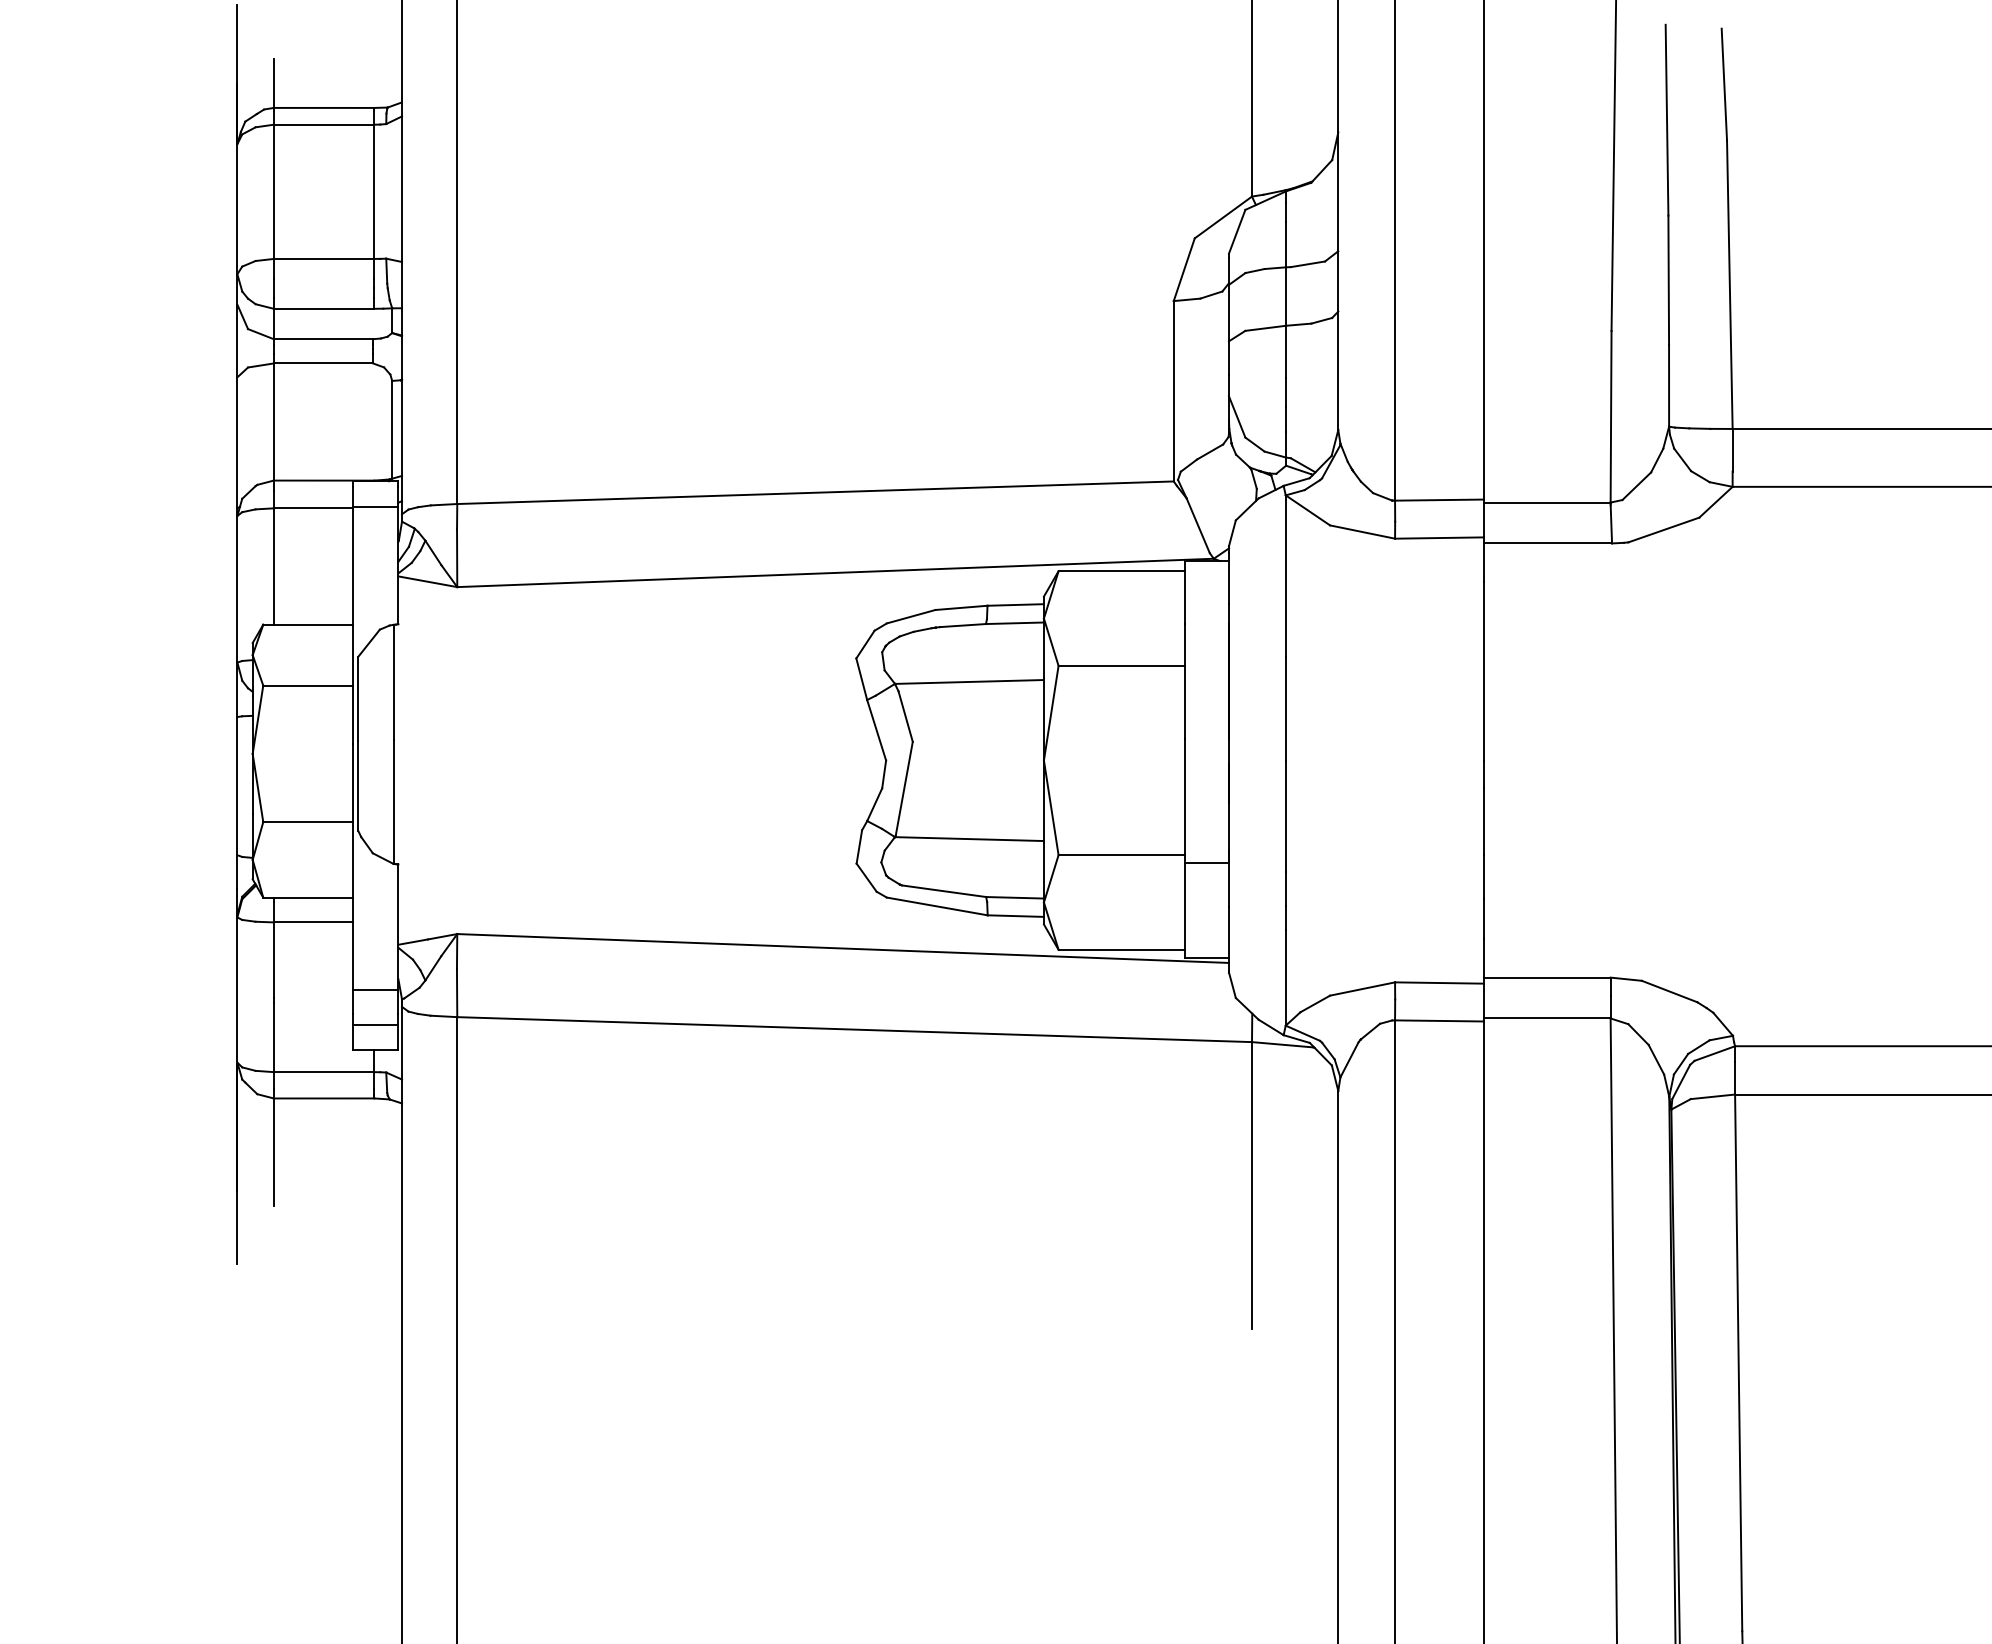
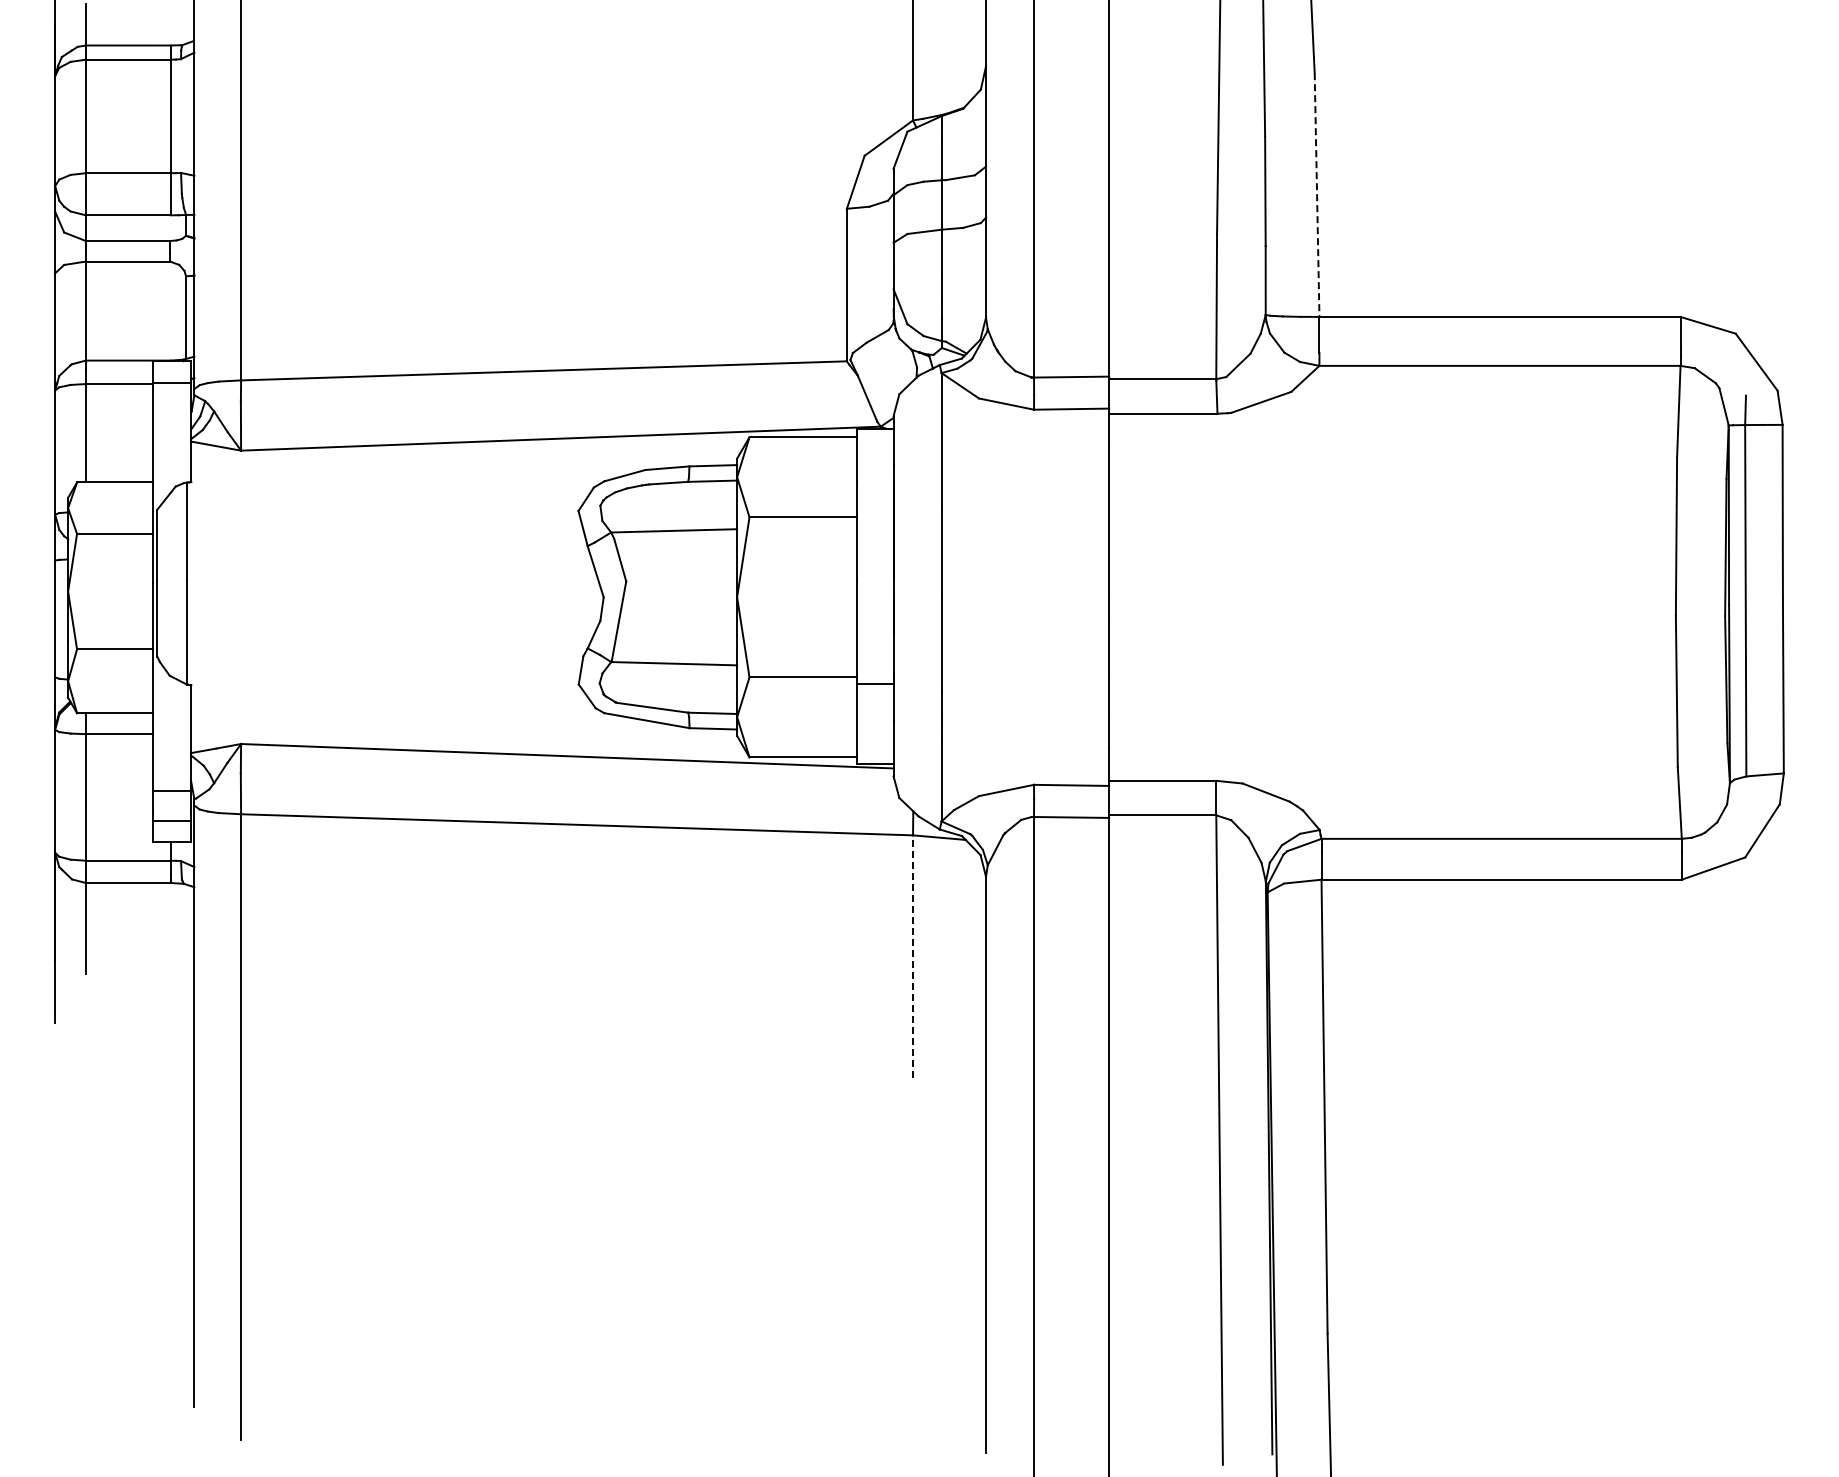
line: (1730, 285) -> (1317, 195), solid -> dashed
line: (1252, 1185) -> (913, 956), solid -> dashed

